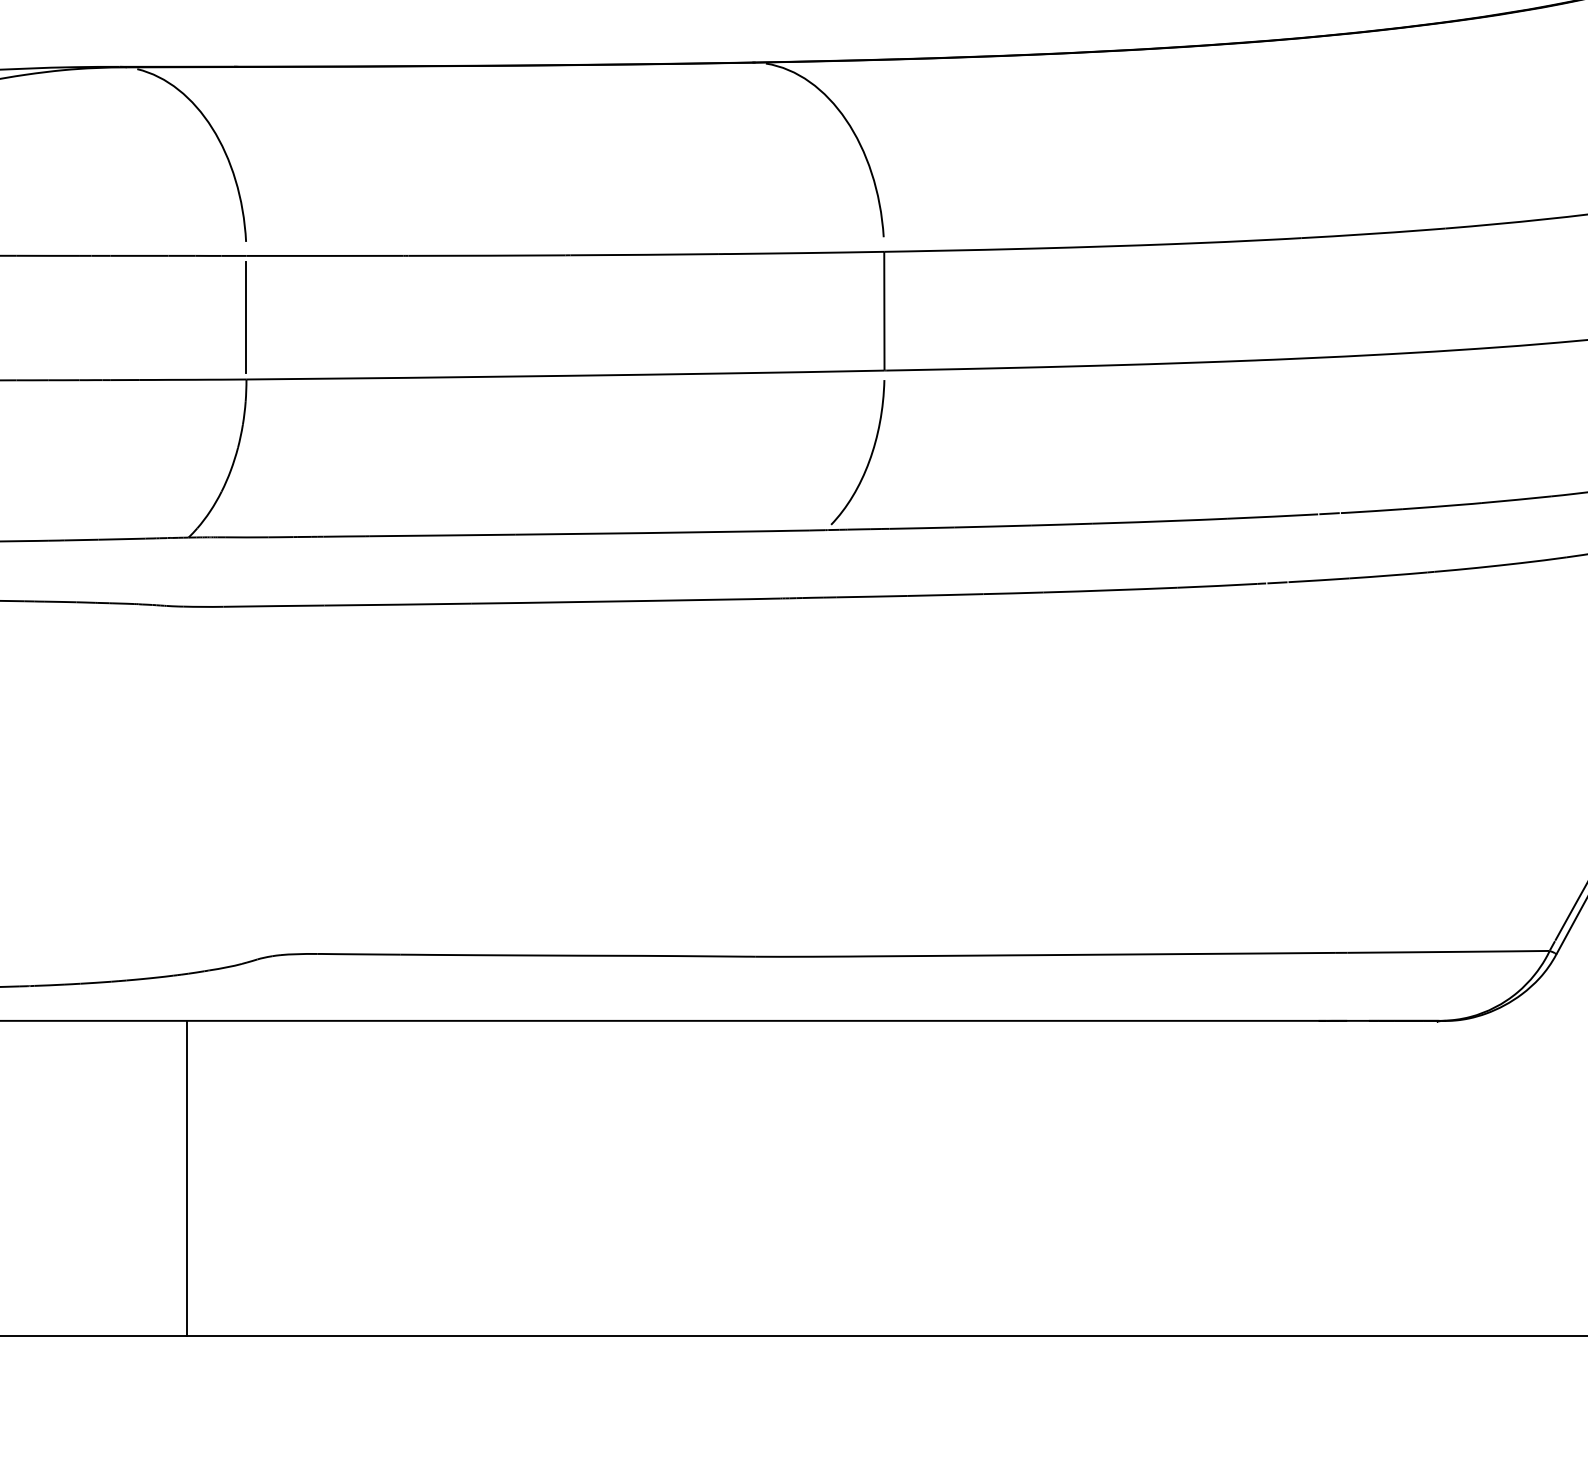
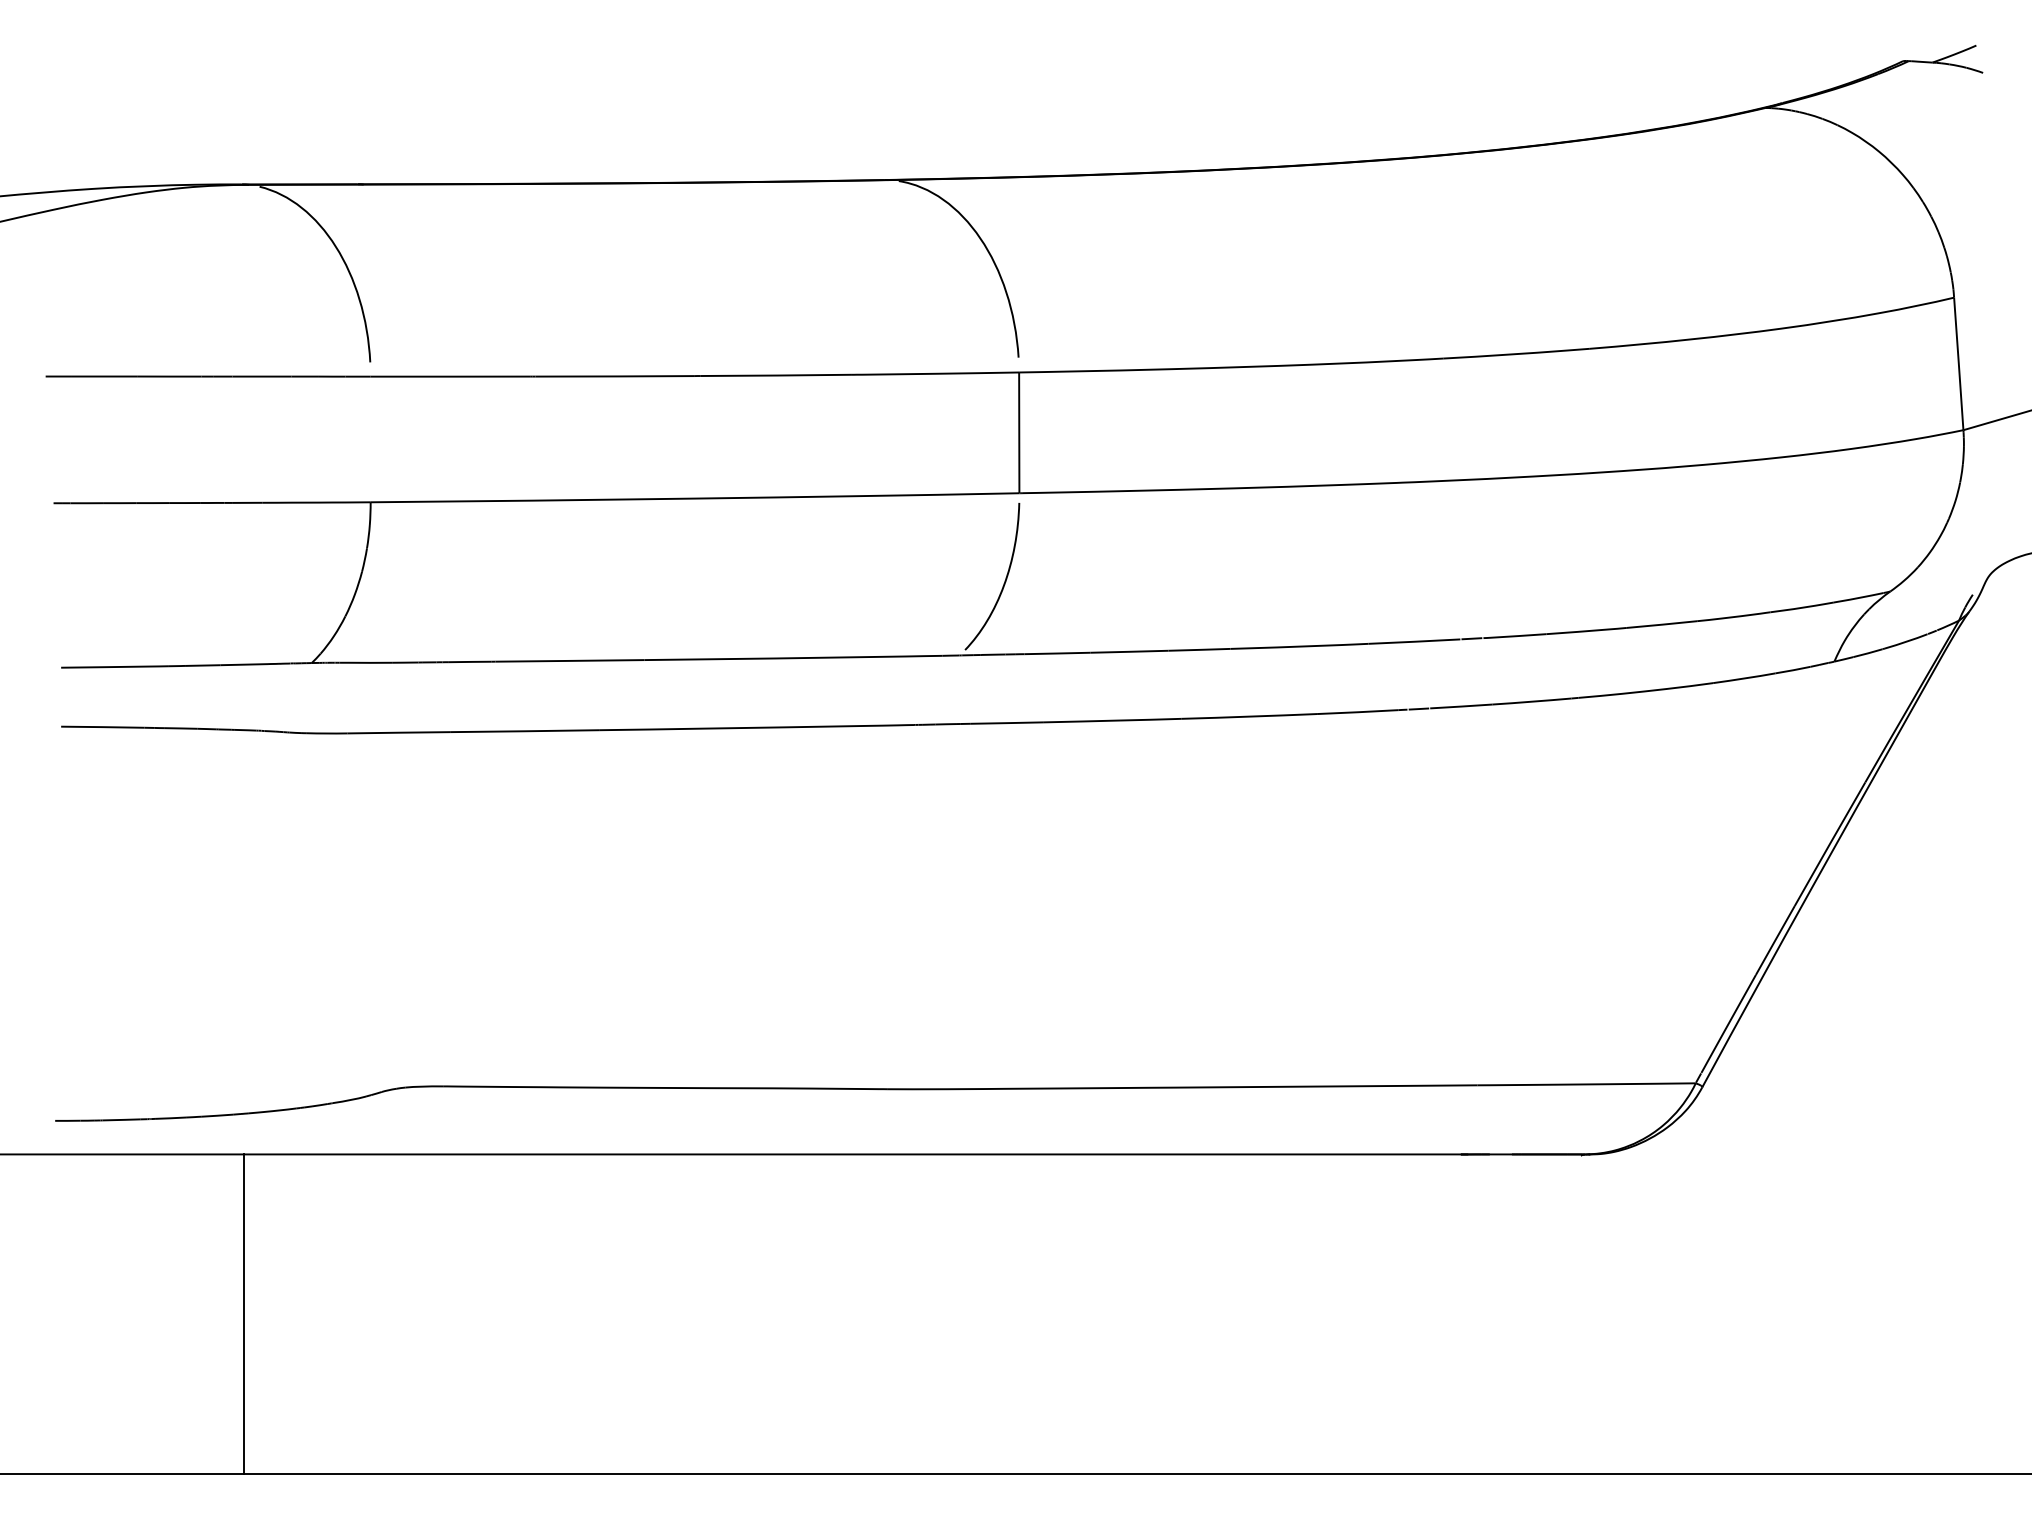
line: (246, 317) -> (370, 439), removed
line: (187, 1178) -> (244, 1314), moved

